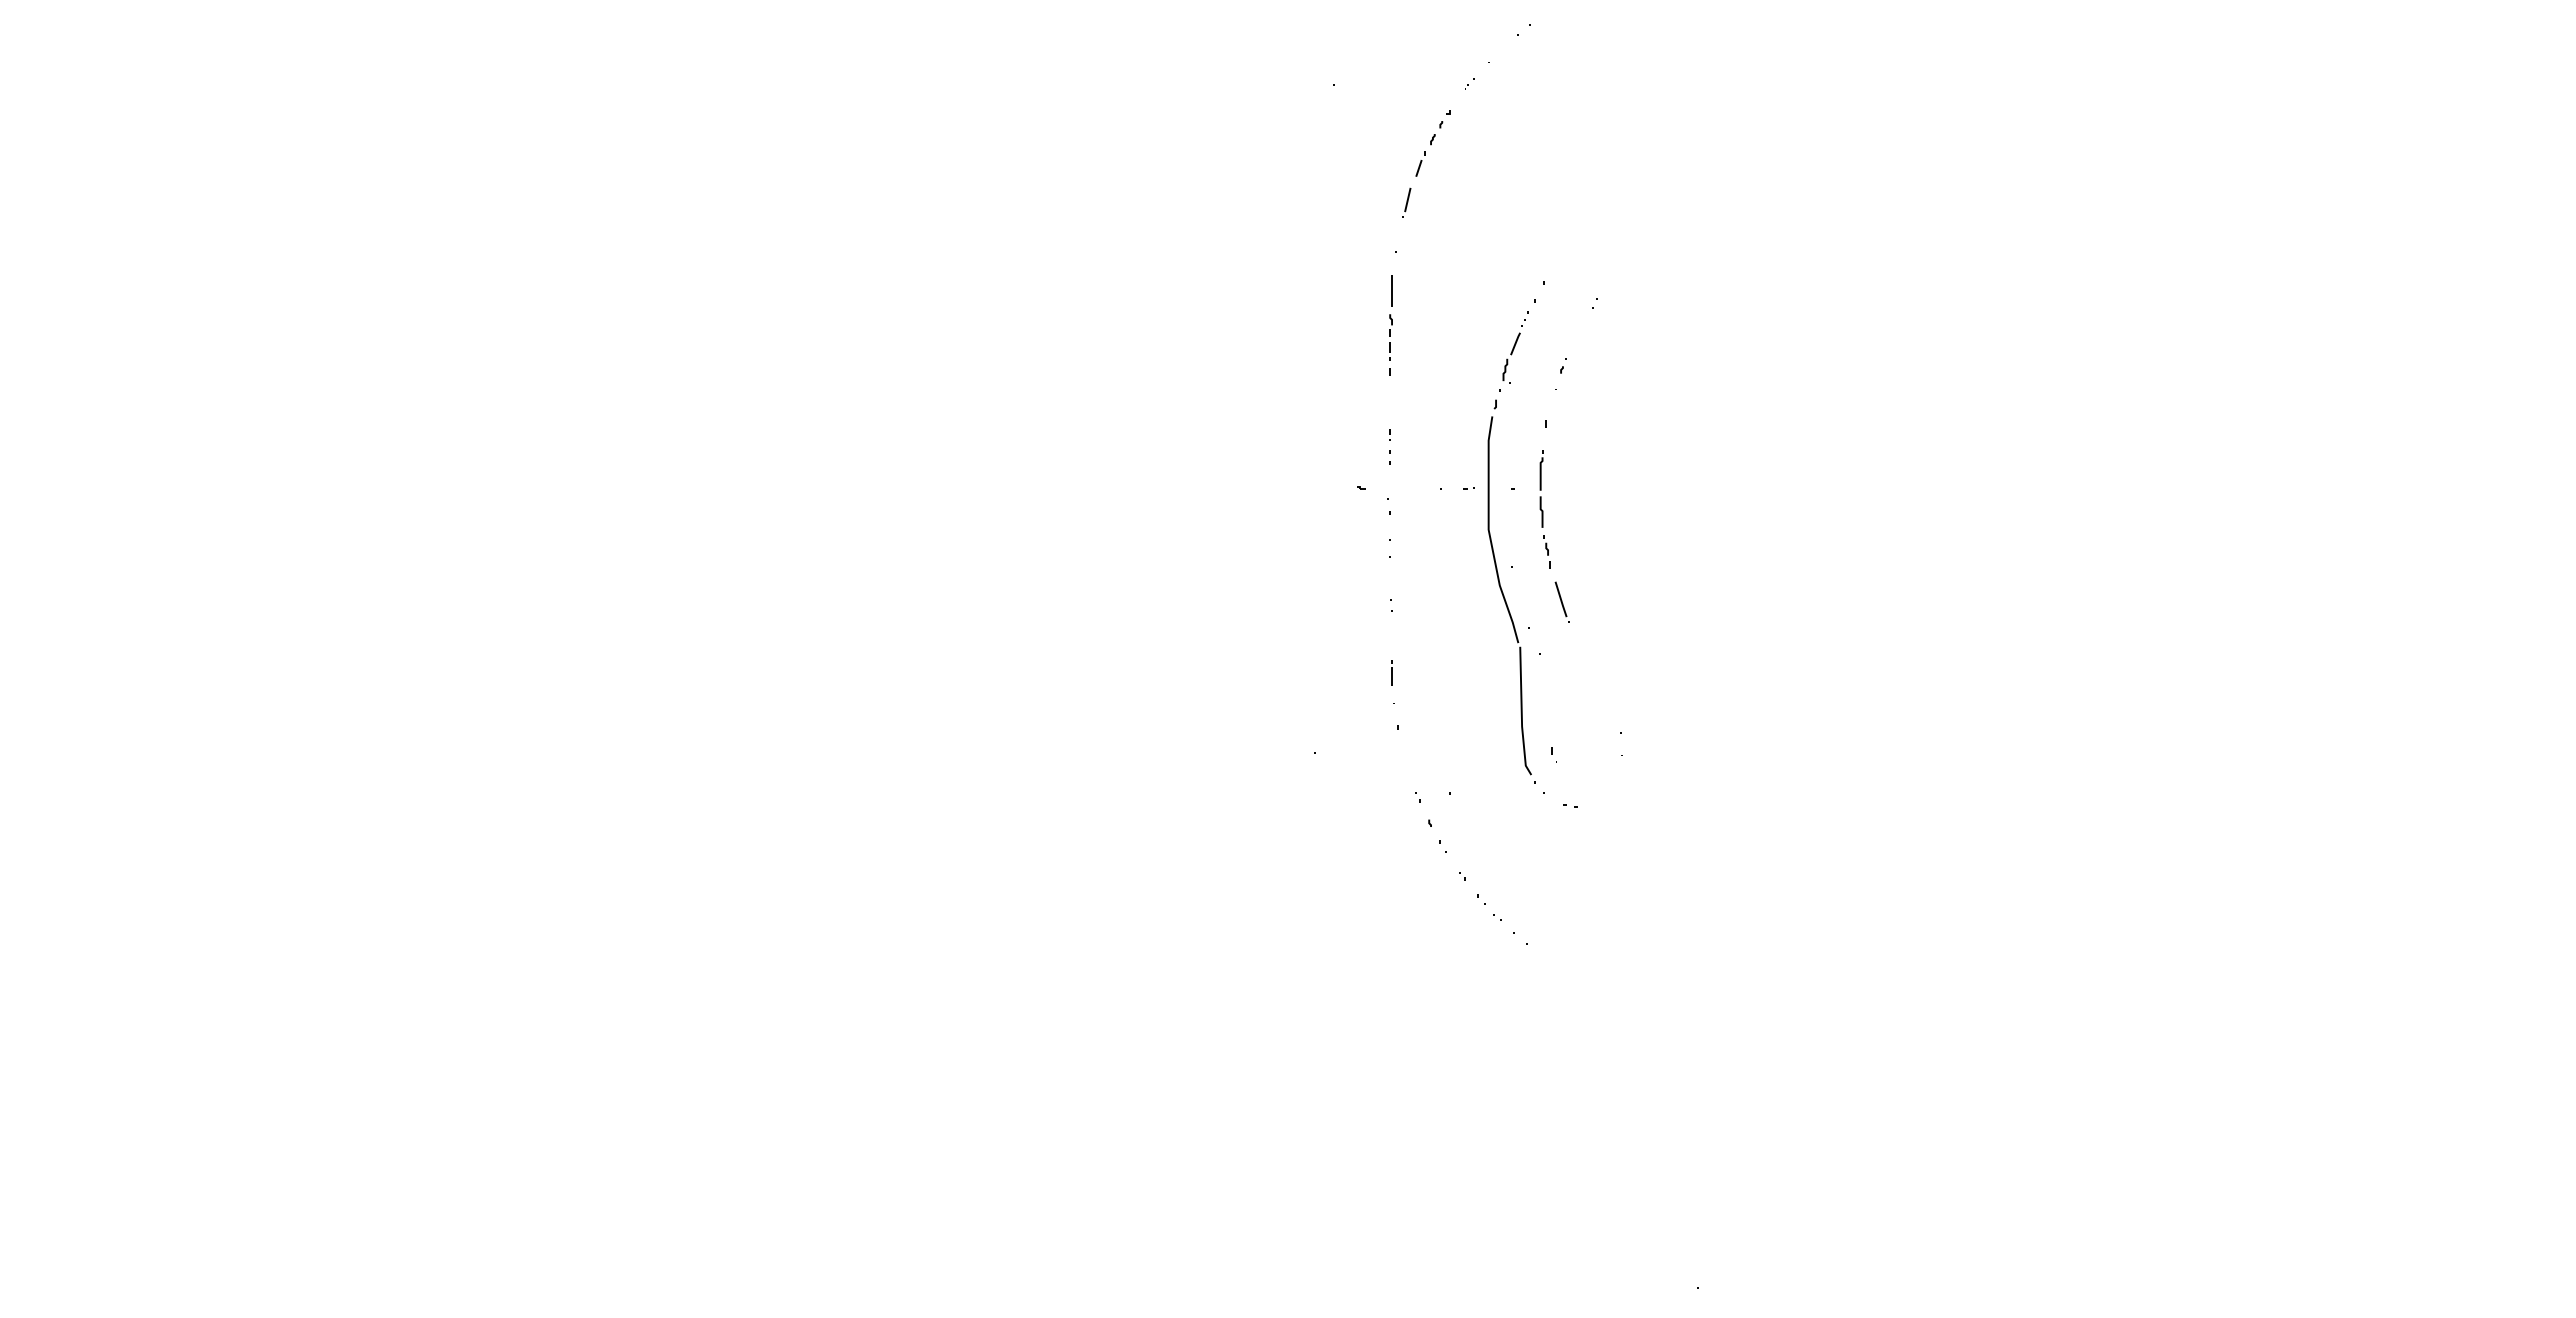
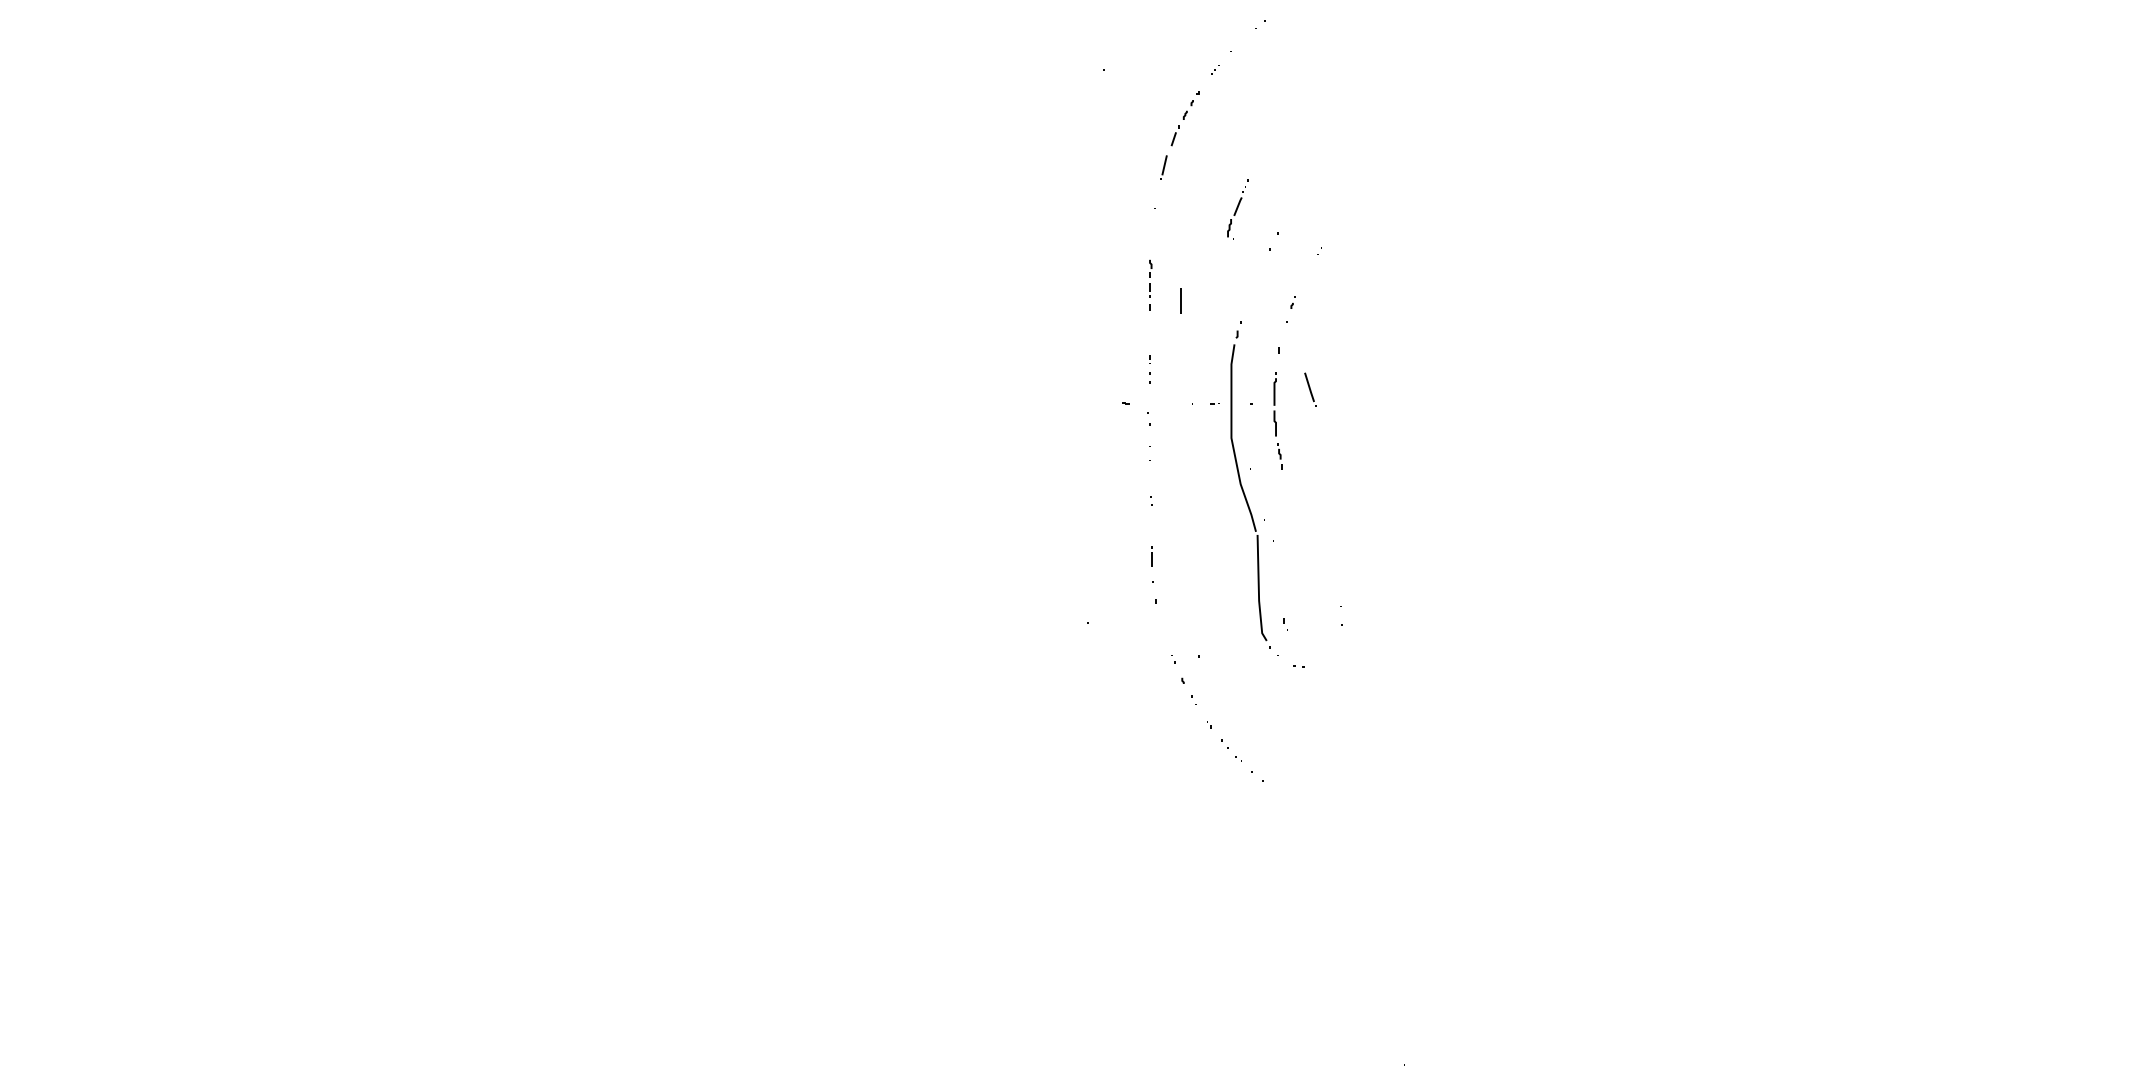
line: (1391, 290) -> (1180, 300), moved
part: (1515, 347) -> (1237, 209), moved
line: (1561, 601) -> (1309, 389), moved

